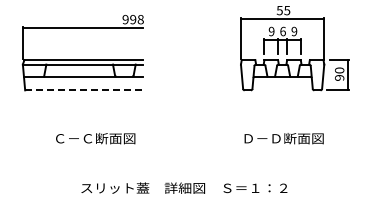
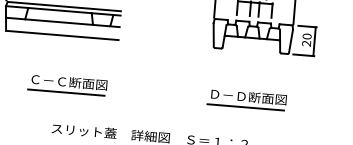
text: (339, 77) -> (306, 43), 90 -> 20
line: (84, 90) -> (62, 35), dashed -> solid
line: (93, 149) -> (66, 92), added
line: (281, 149) -> (245, 107), added

